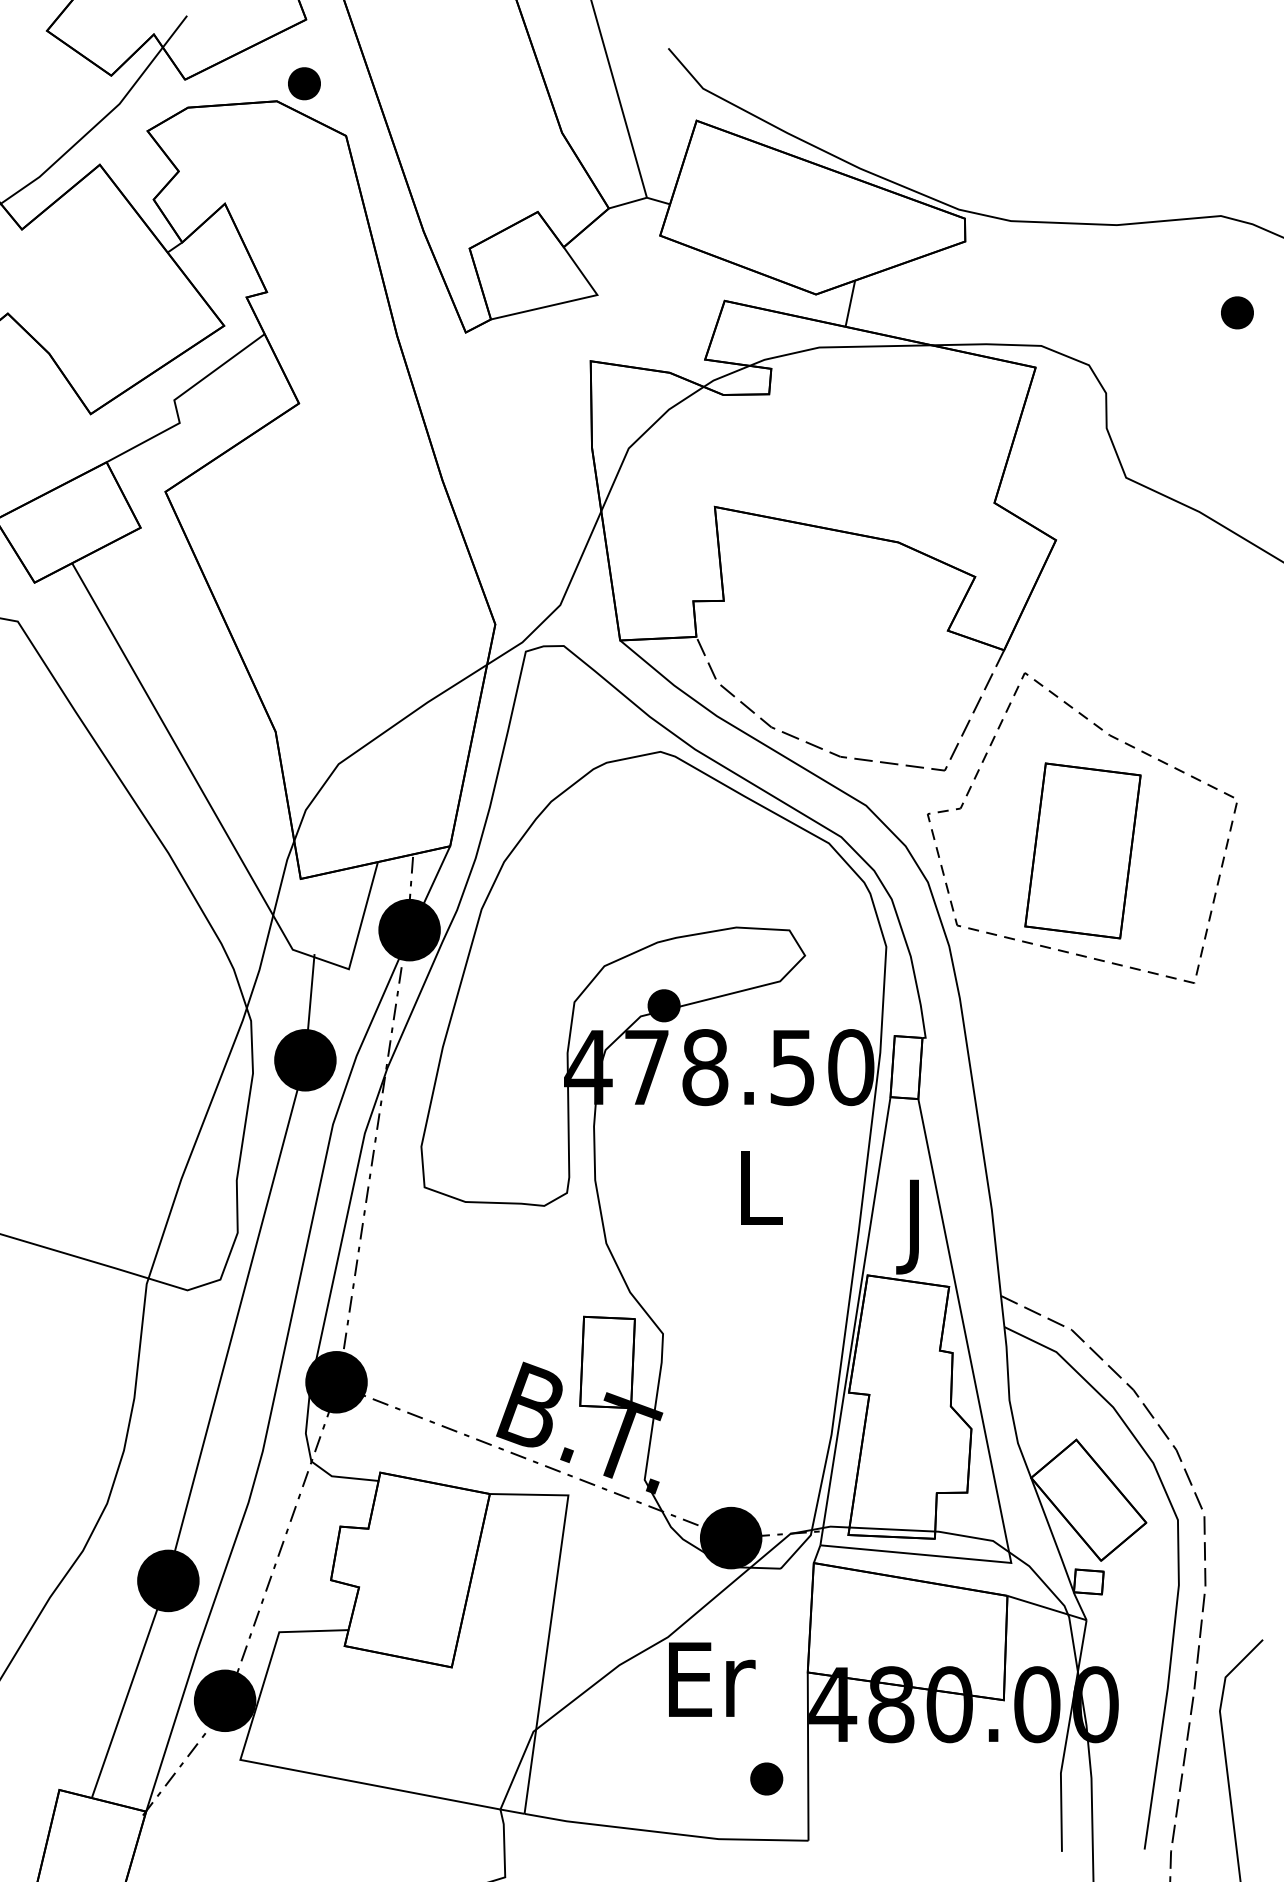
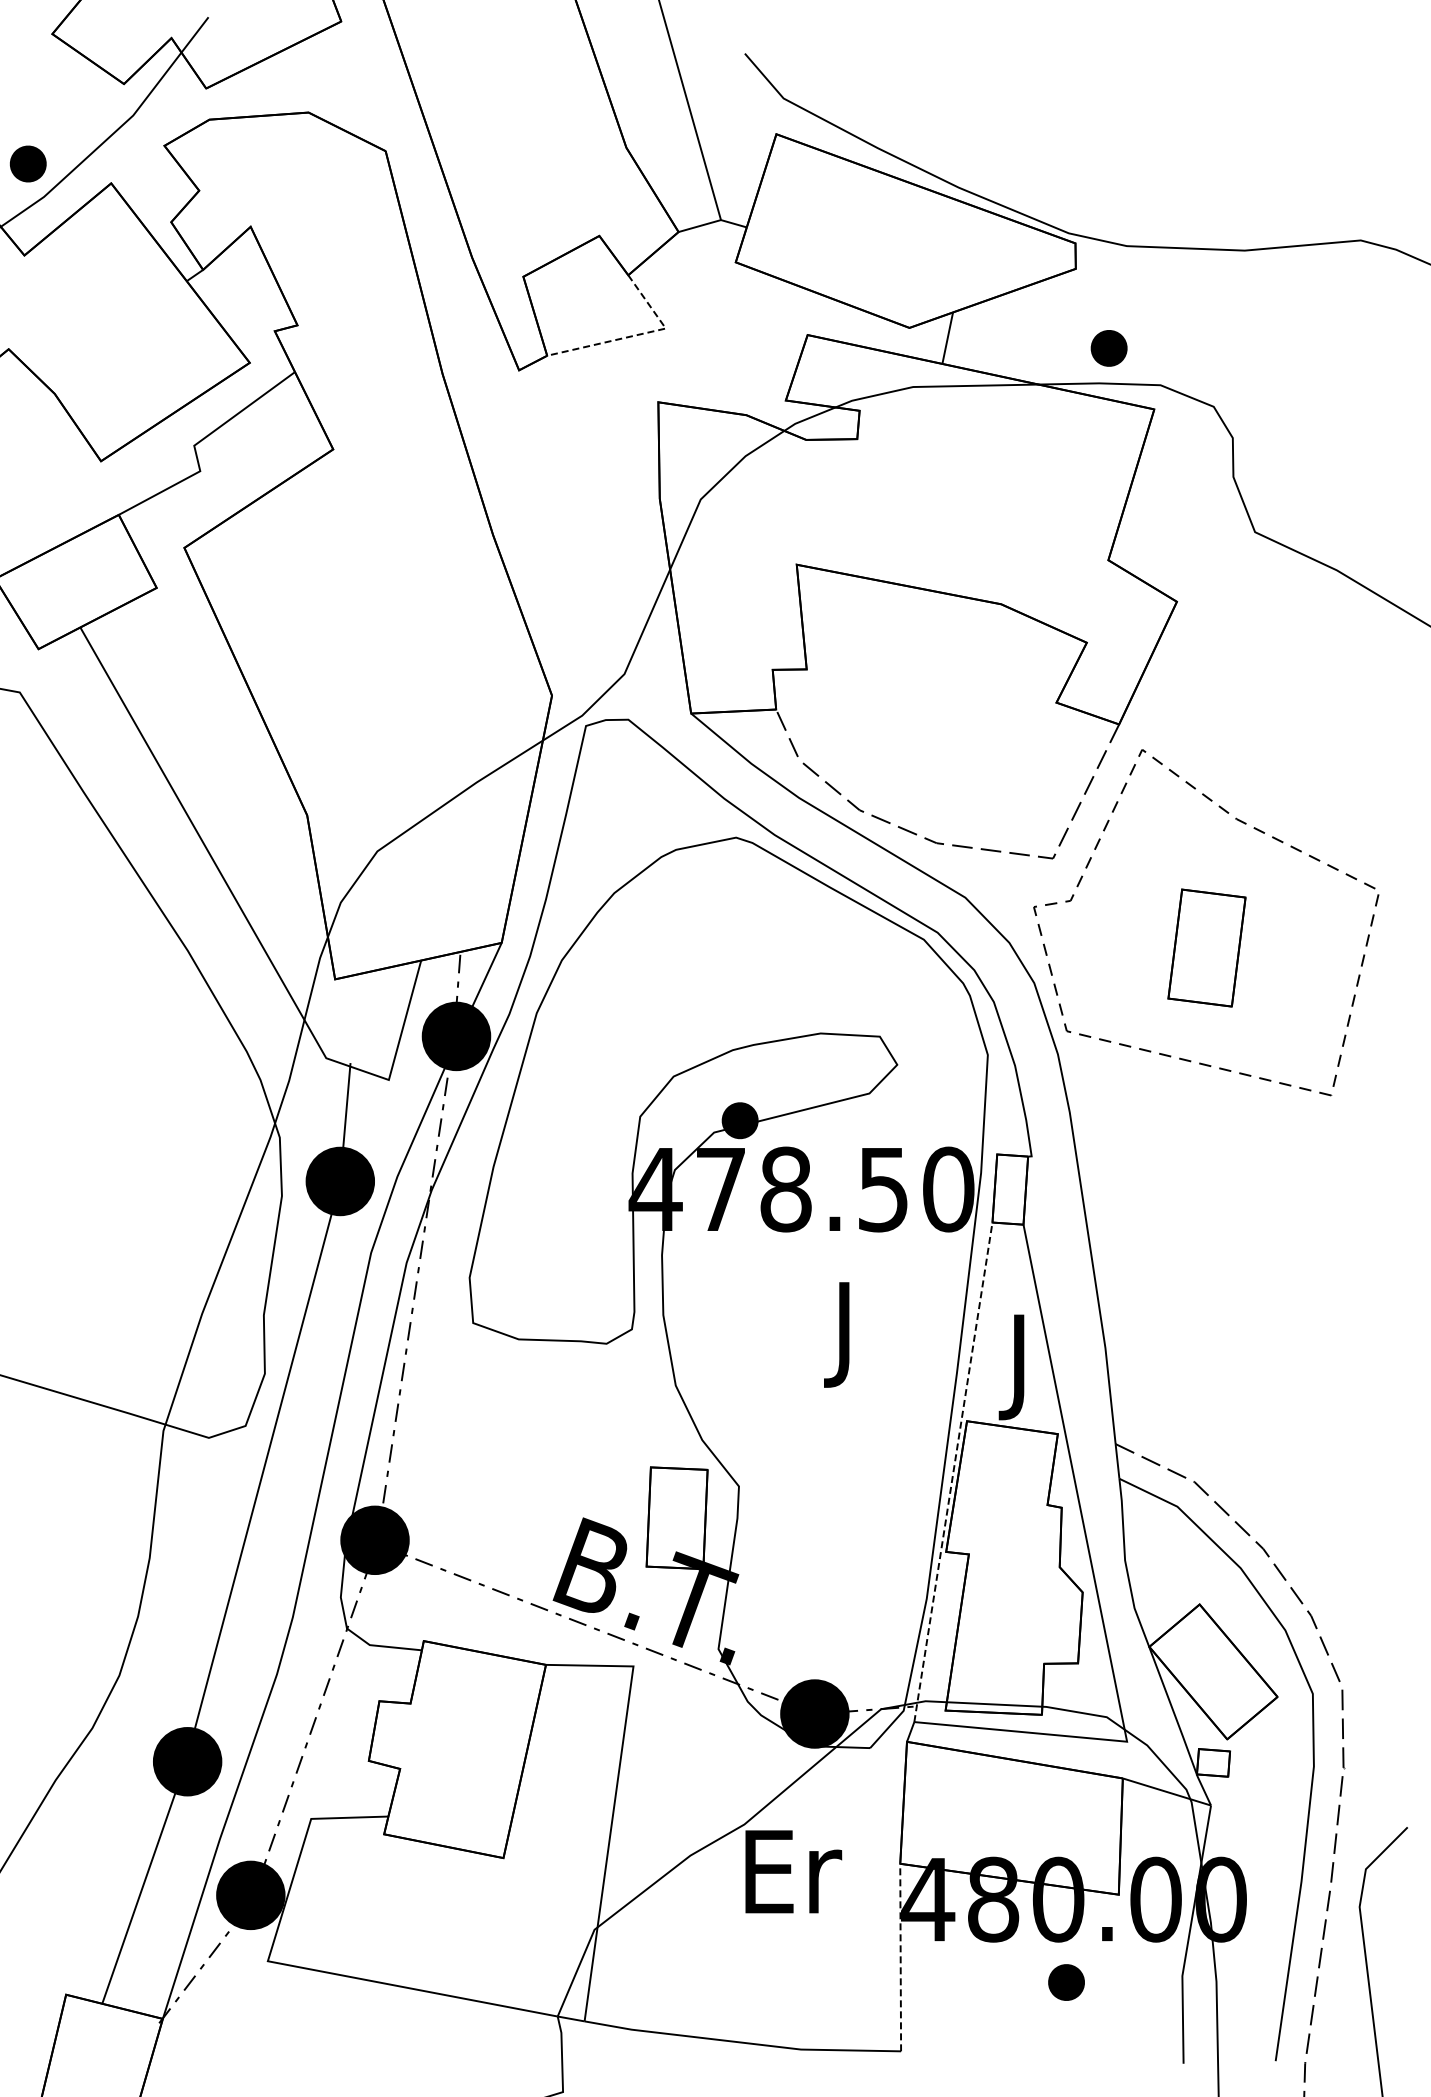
part: (303, 83) -> (27, 163), moved
line: (572, 300) -> (638, 334), solid -> dashed
part: (1236, 312) -> (1108, 348), moved
part: (1082, 850) -> (1206, 947), size x0.6
text: (760, 1197) -> (847, 1334), L -> J
line: (855, 1321) -> (953, 1472), solid -> dashed
line: (807, 1756) -> (900, 1957), solid -> dashed
part: (766, 1778) -> (1066, 1982), moved

